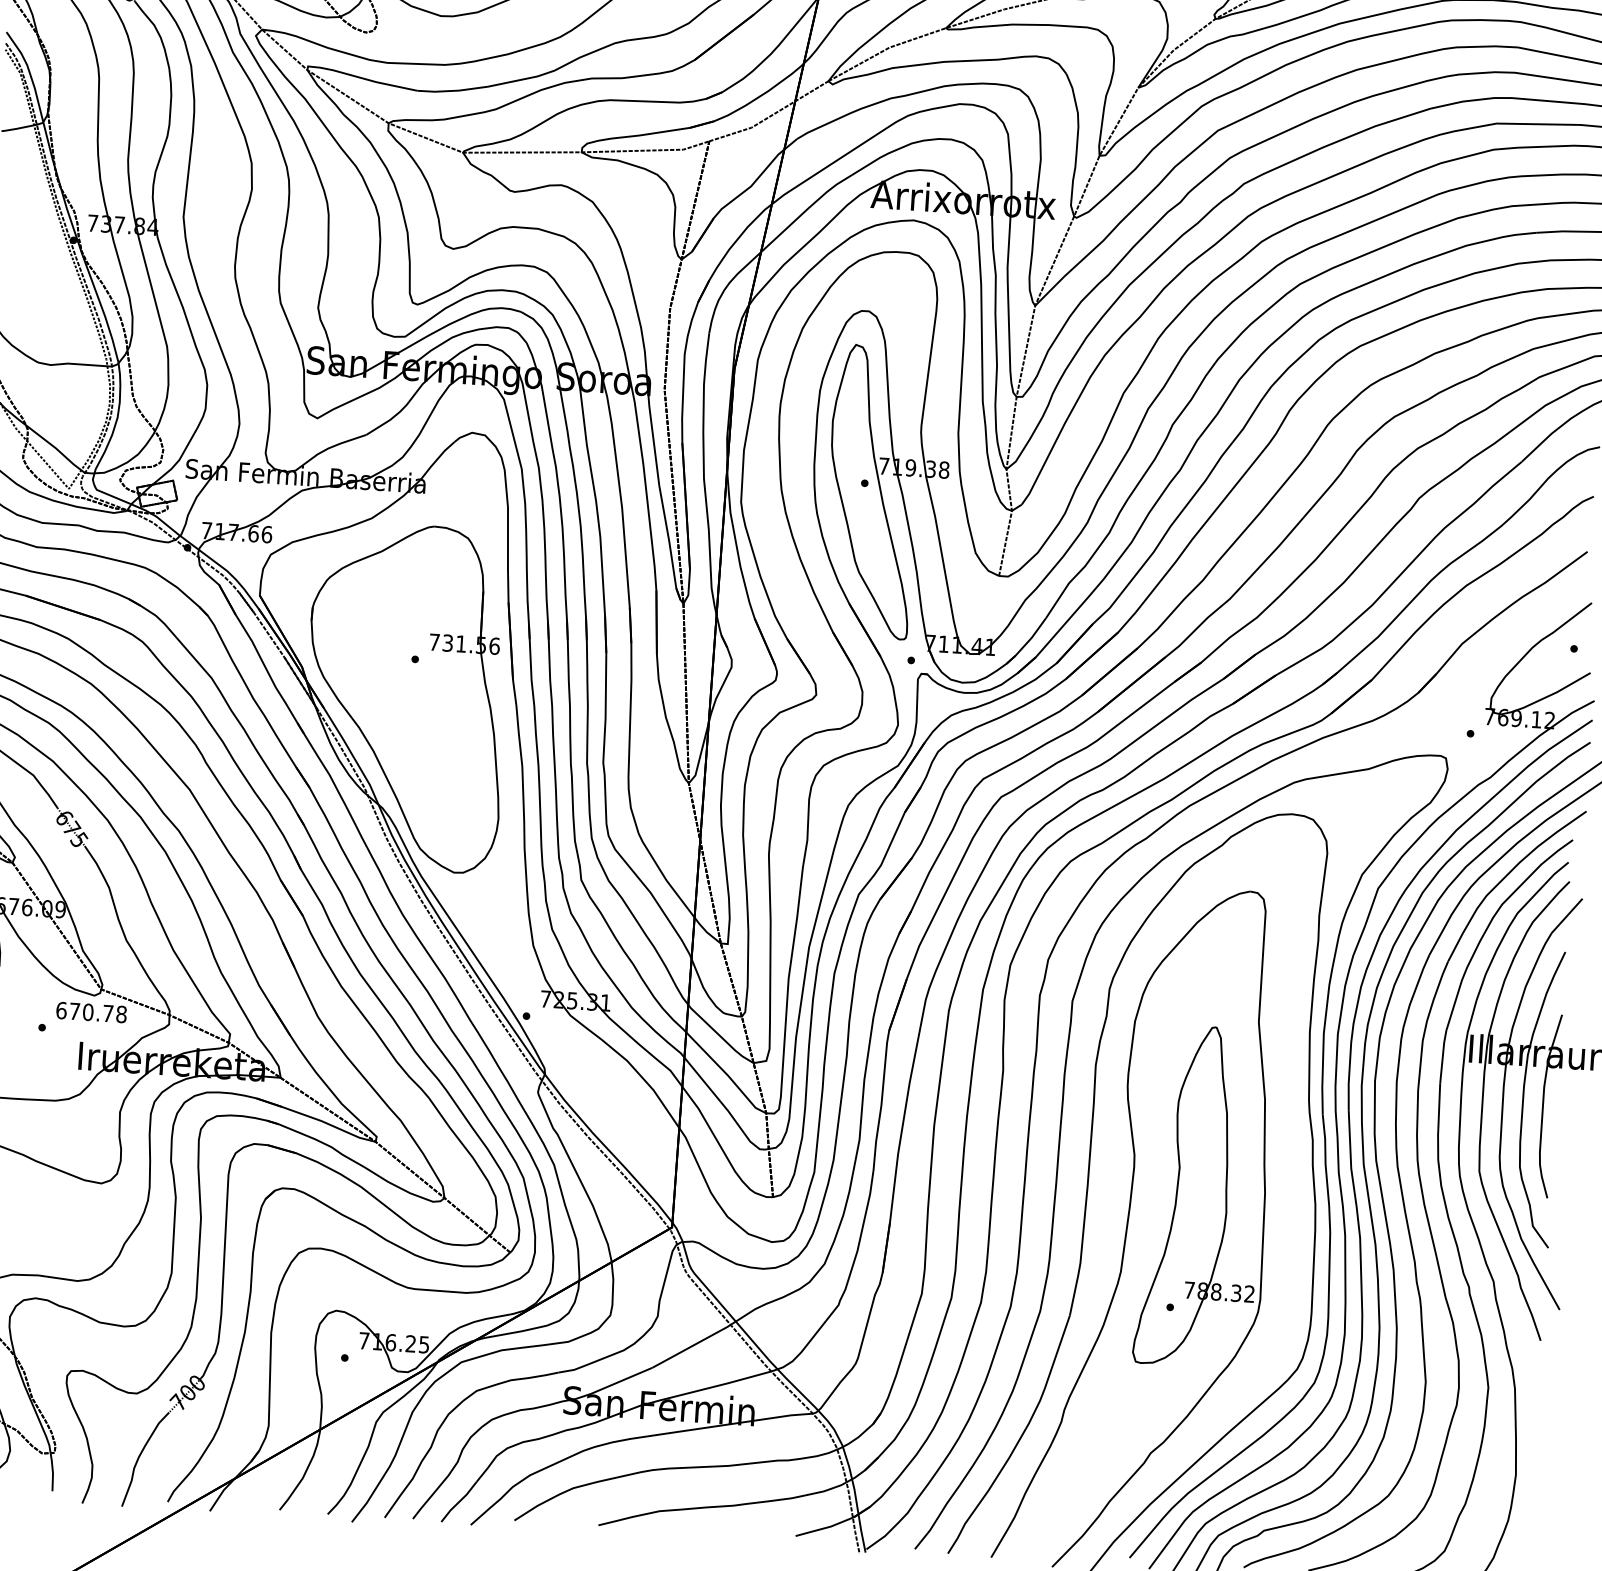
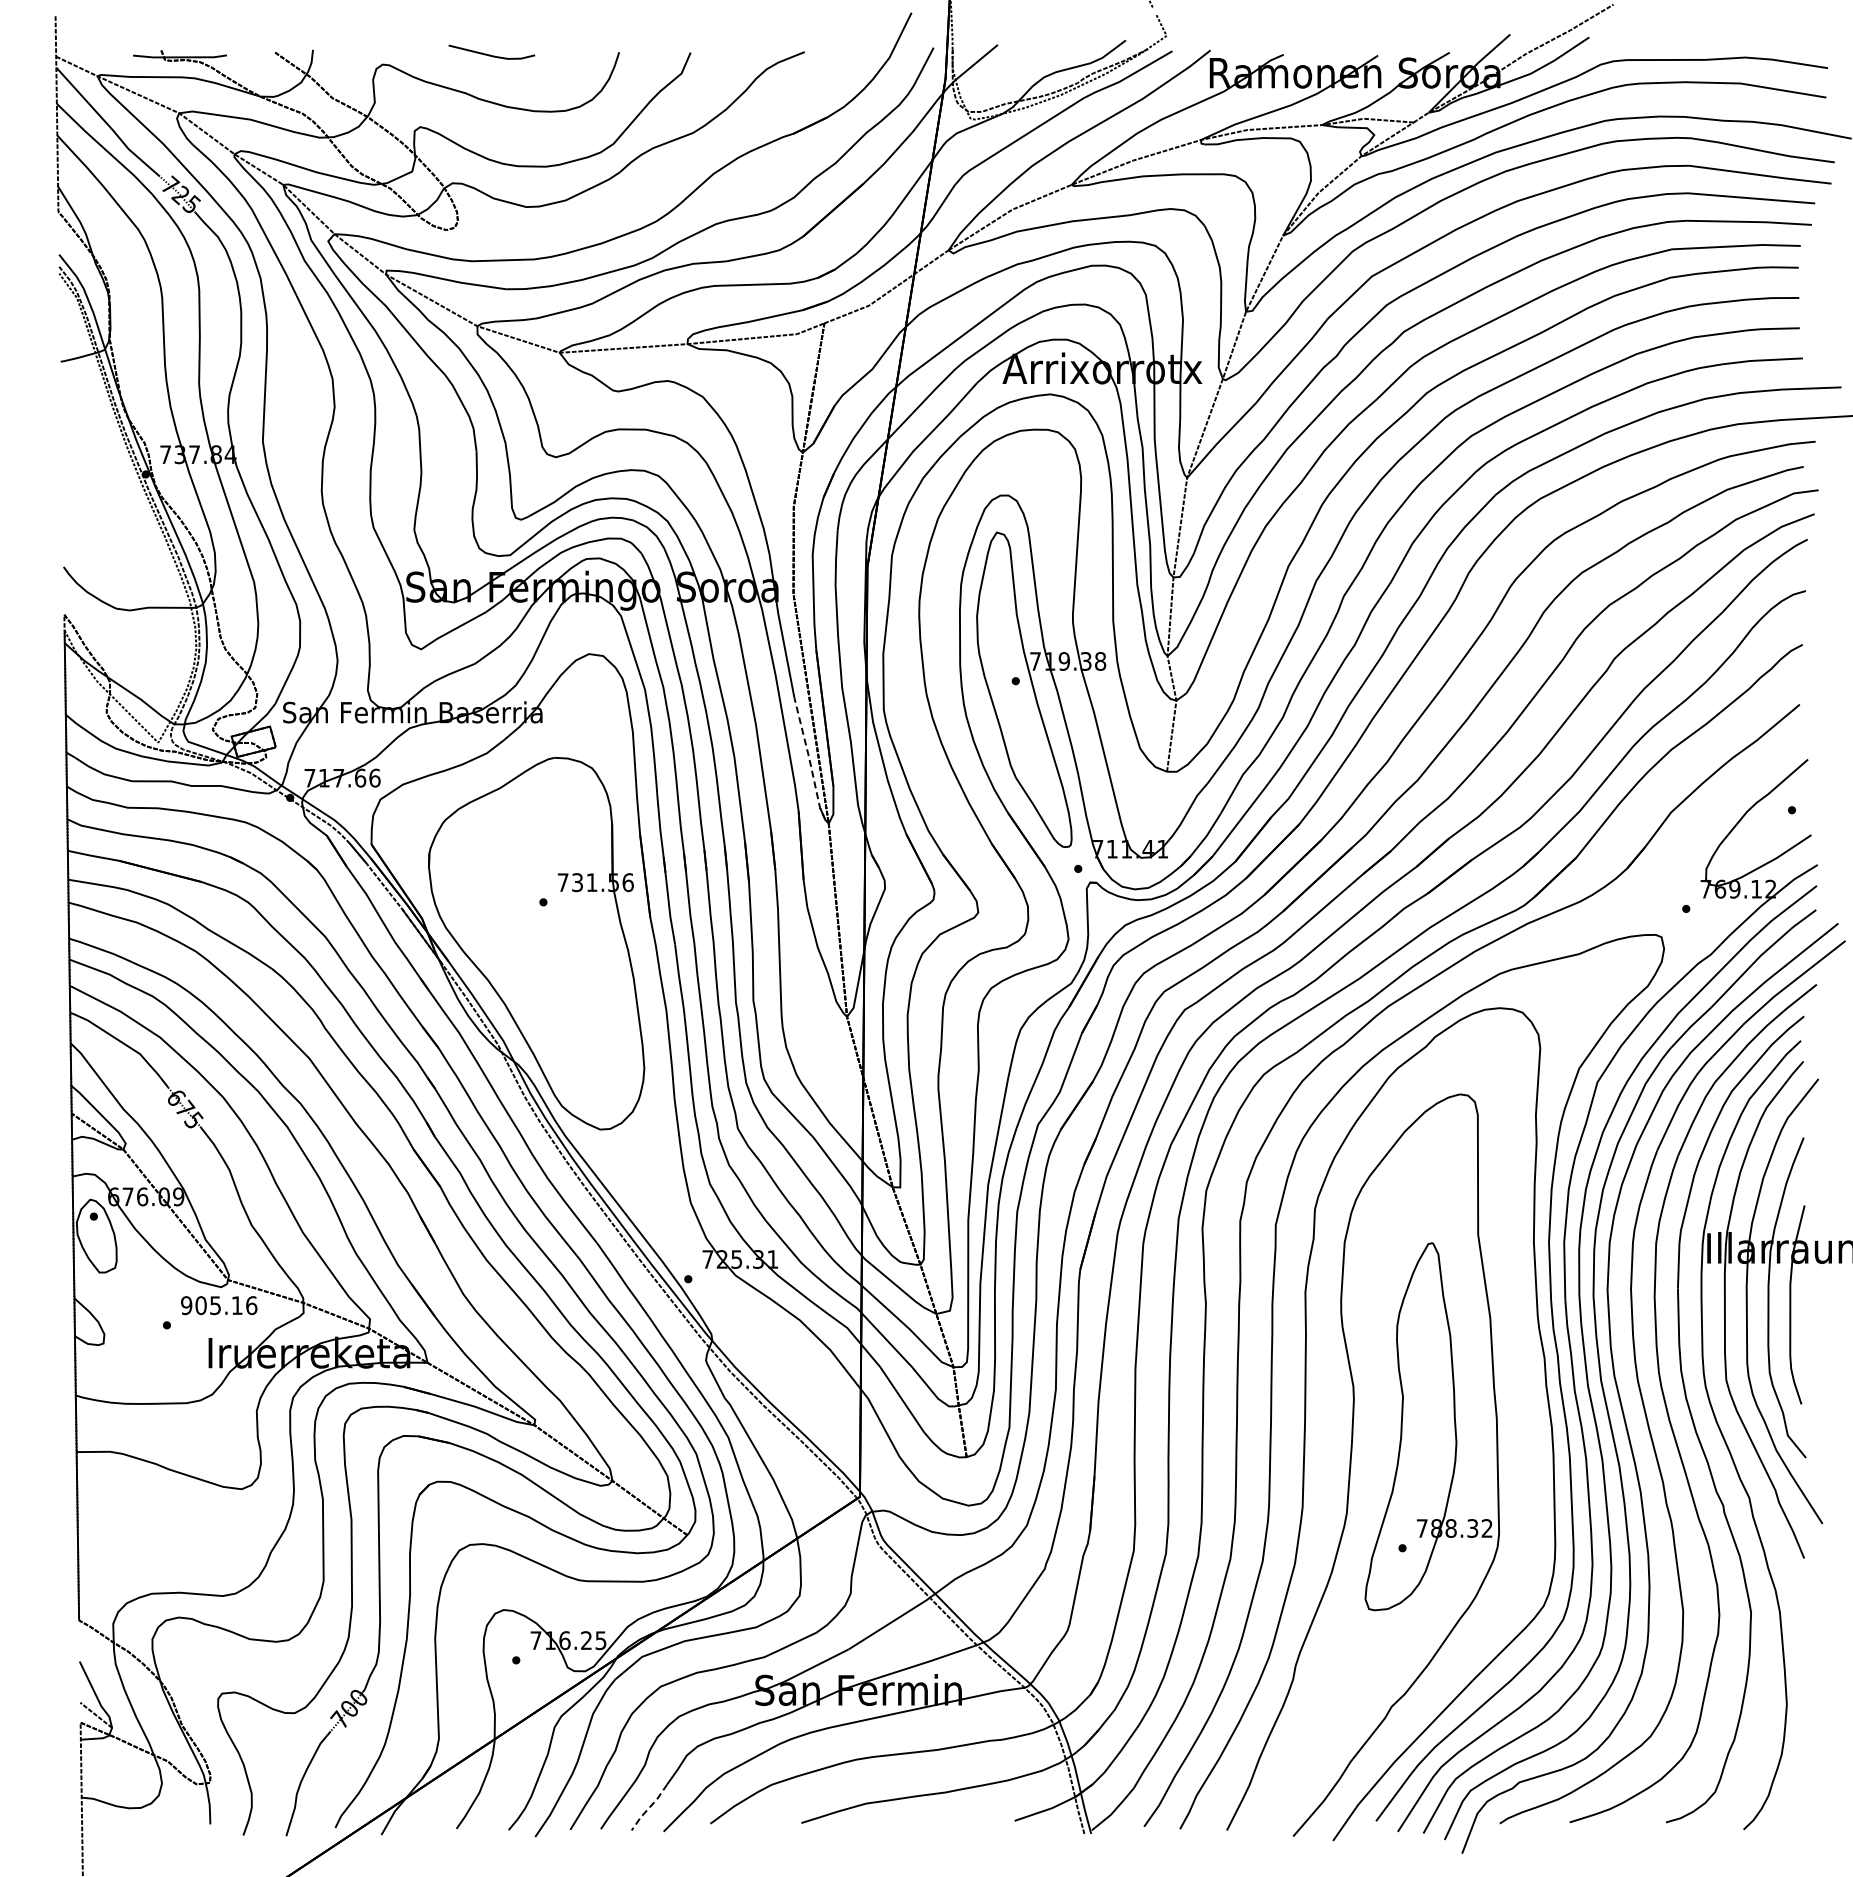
line: (669, 543) -> (809, 759), solid -> dashed
text: (91, 1012) -> (219, 1305), 670.78 -> 905.16
line: (459, 1501) -> (649, 1807), solid -> dashed

